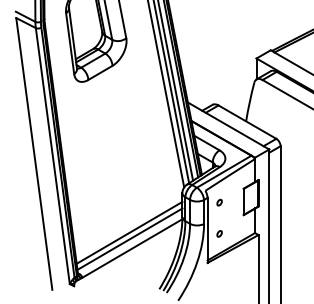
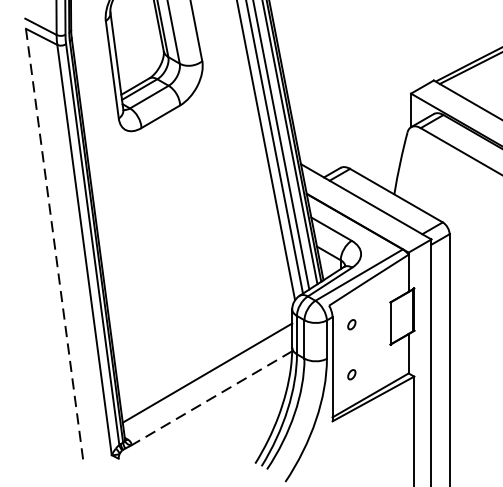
line: (34, 154) -> (55, 247), solid -> dashed
line: (129, 238) -> (207, 382), removed
line: (131, 248) -> (210, 398), solid -> dashed

